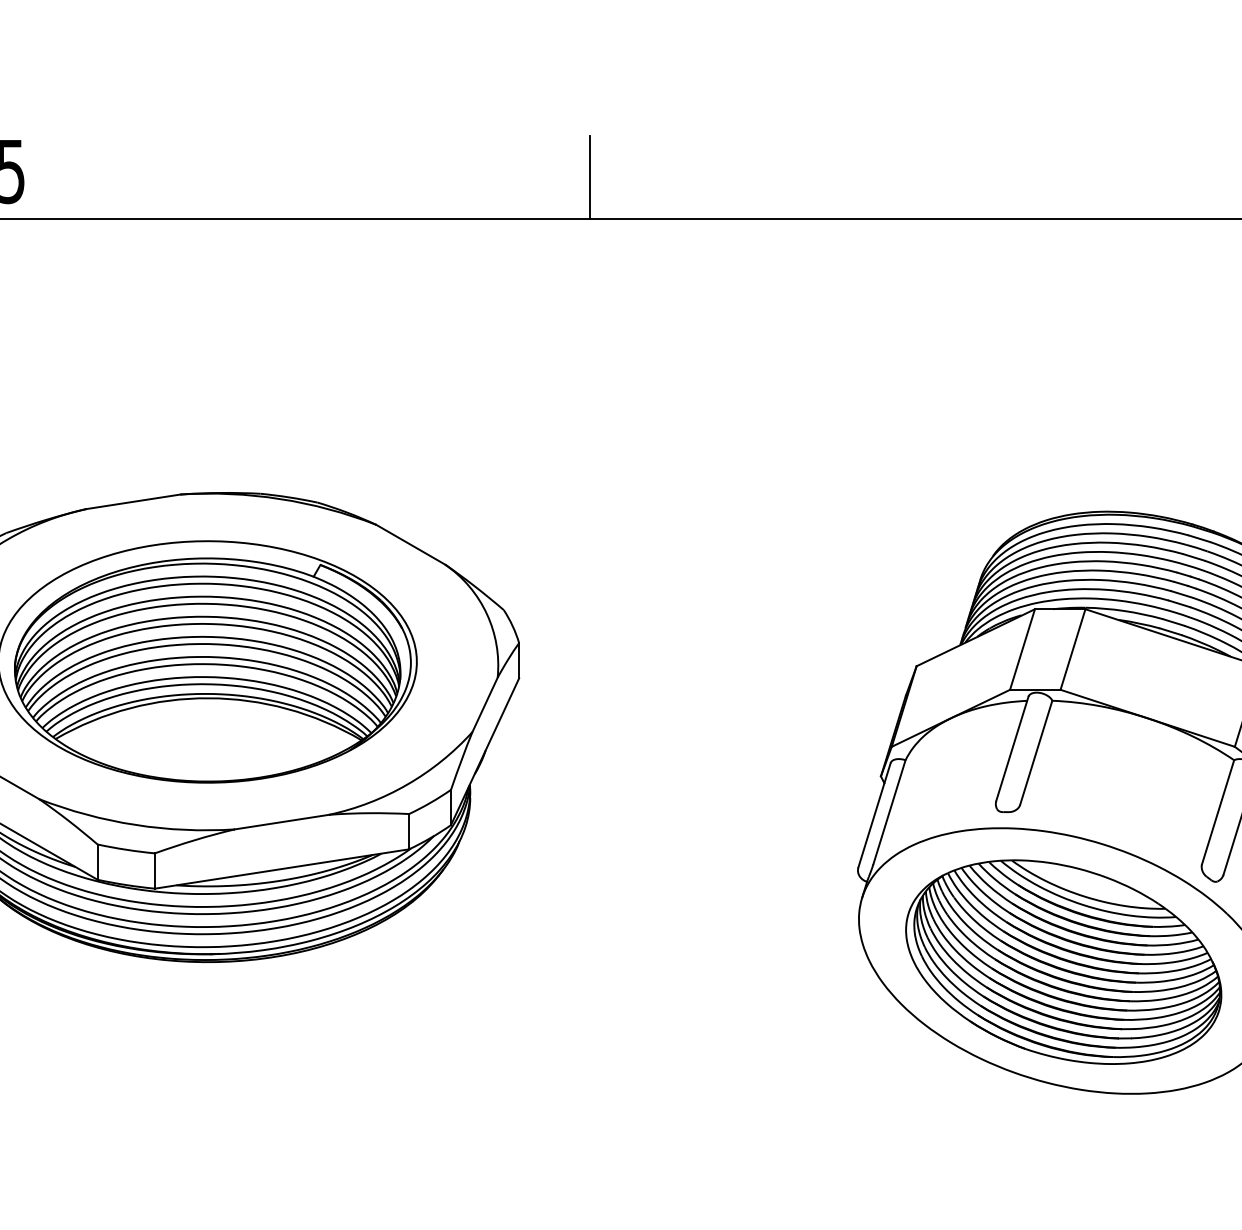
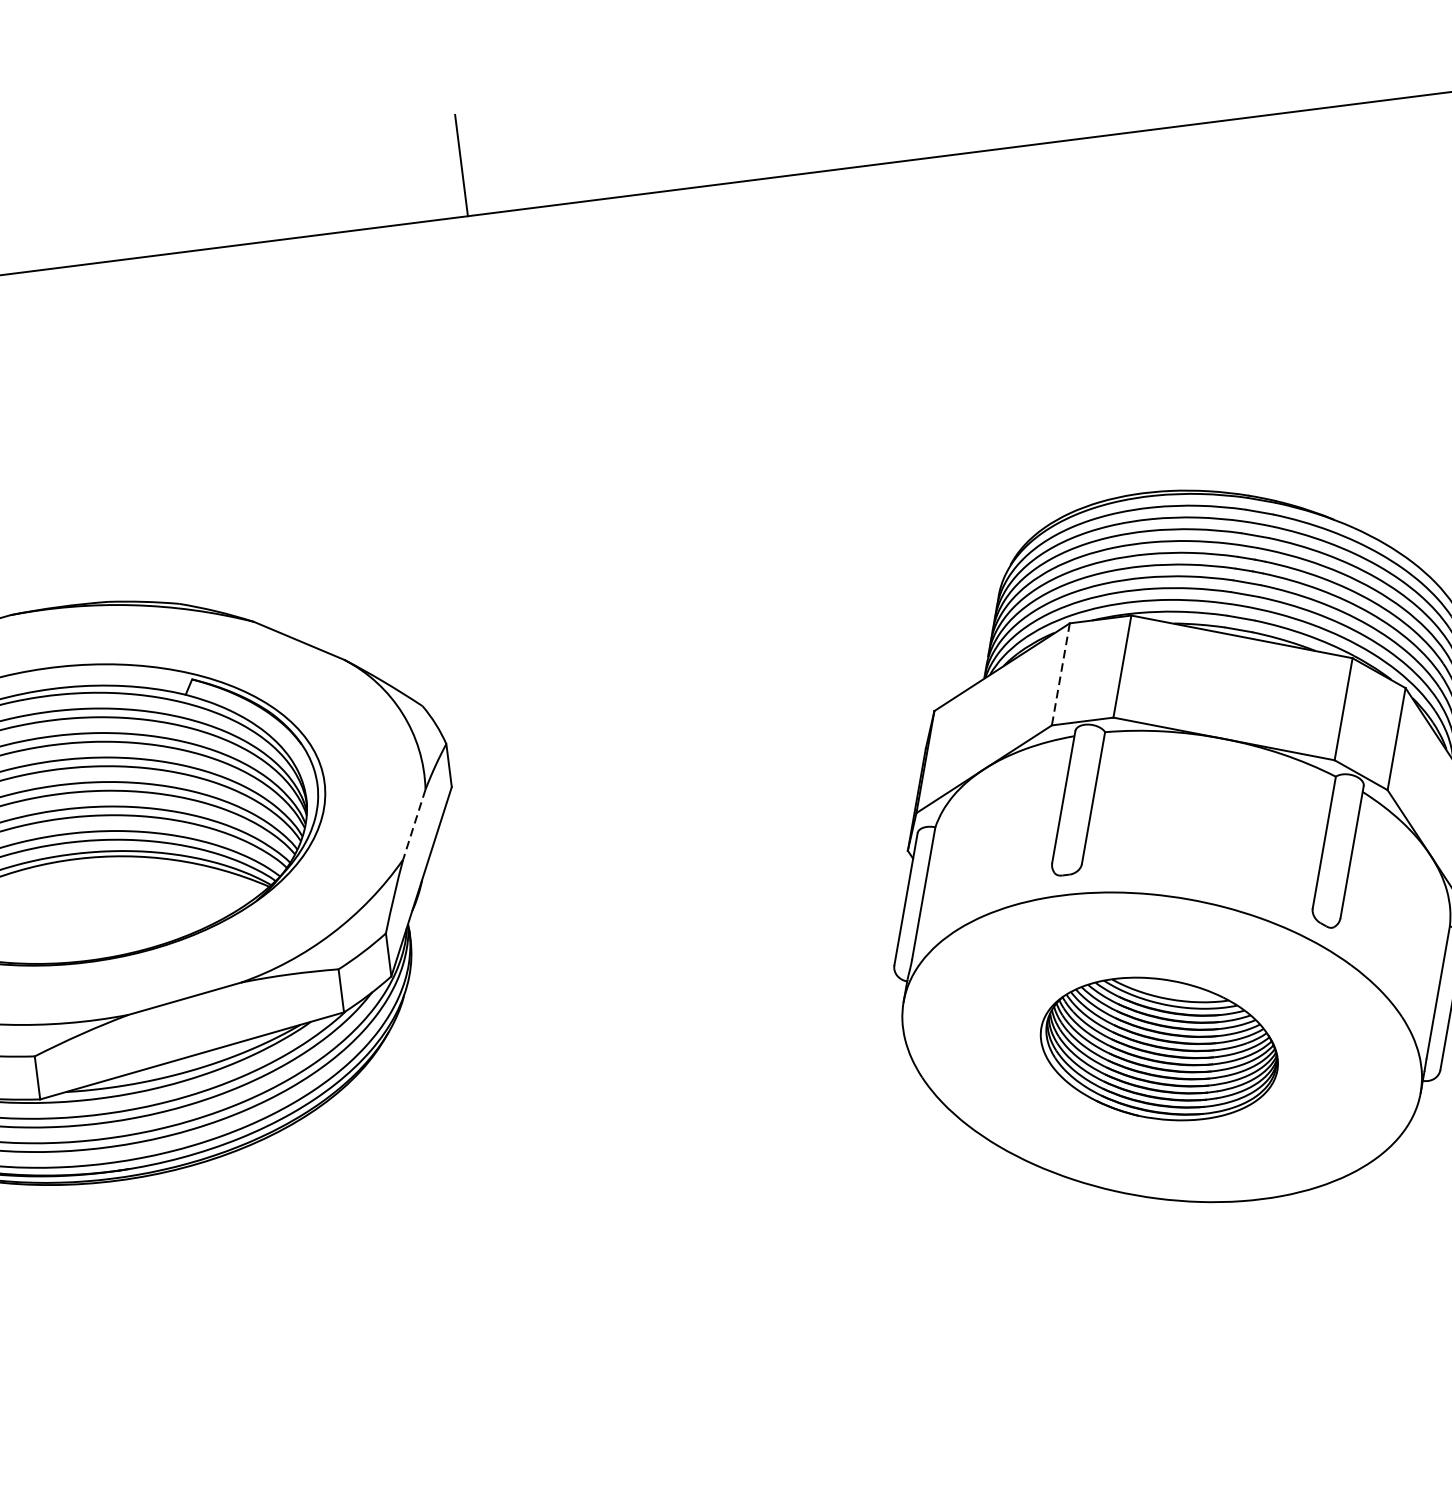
line: (1022, 650) -> (1060, 675), solid -> dashed
line: (485, 704) -> (414, 824), solid -> dashed
part: (1063, 961) -> (1158, 1048), size x0.6

